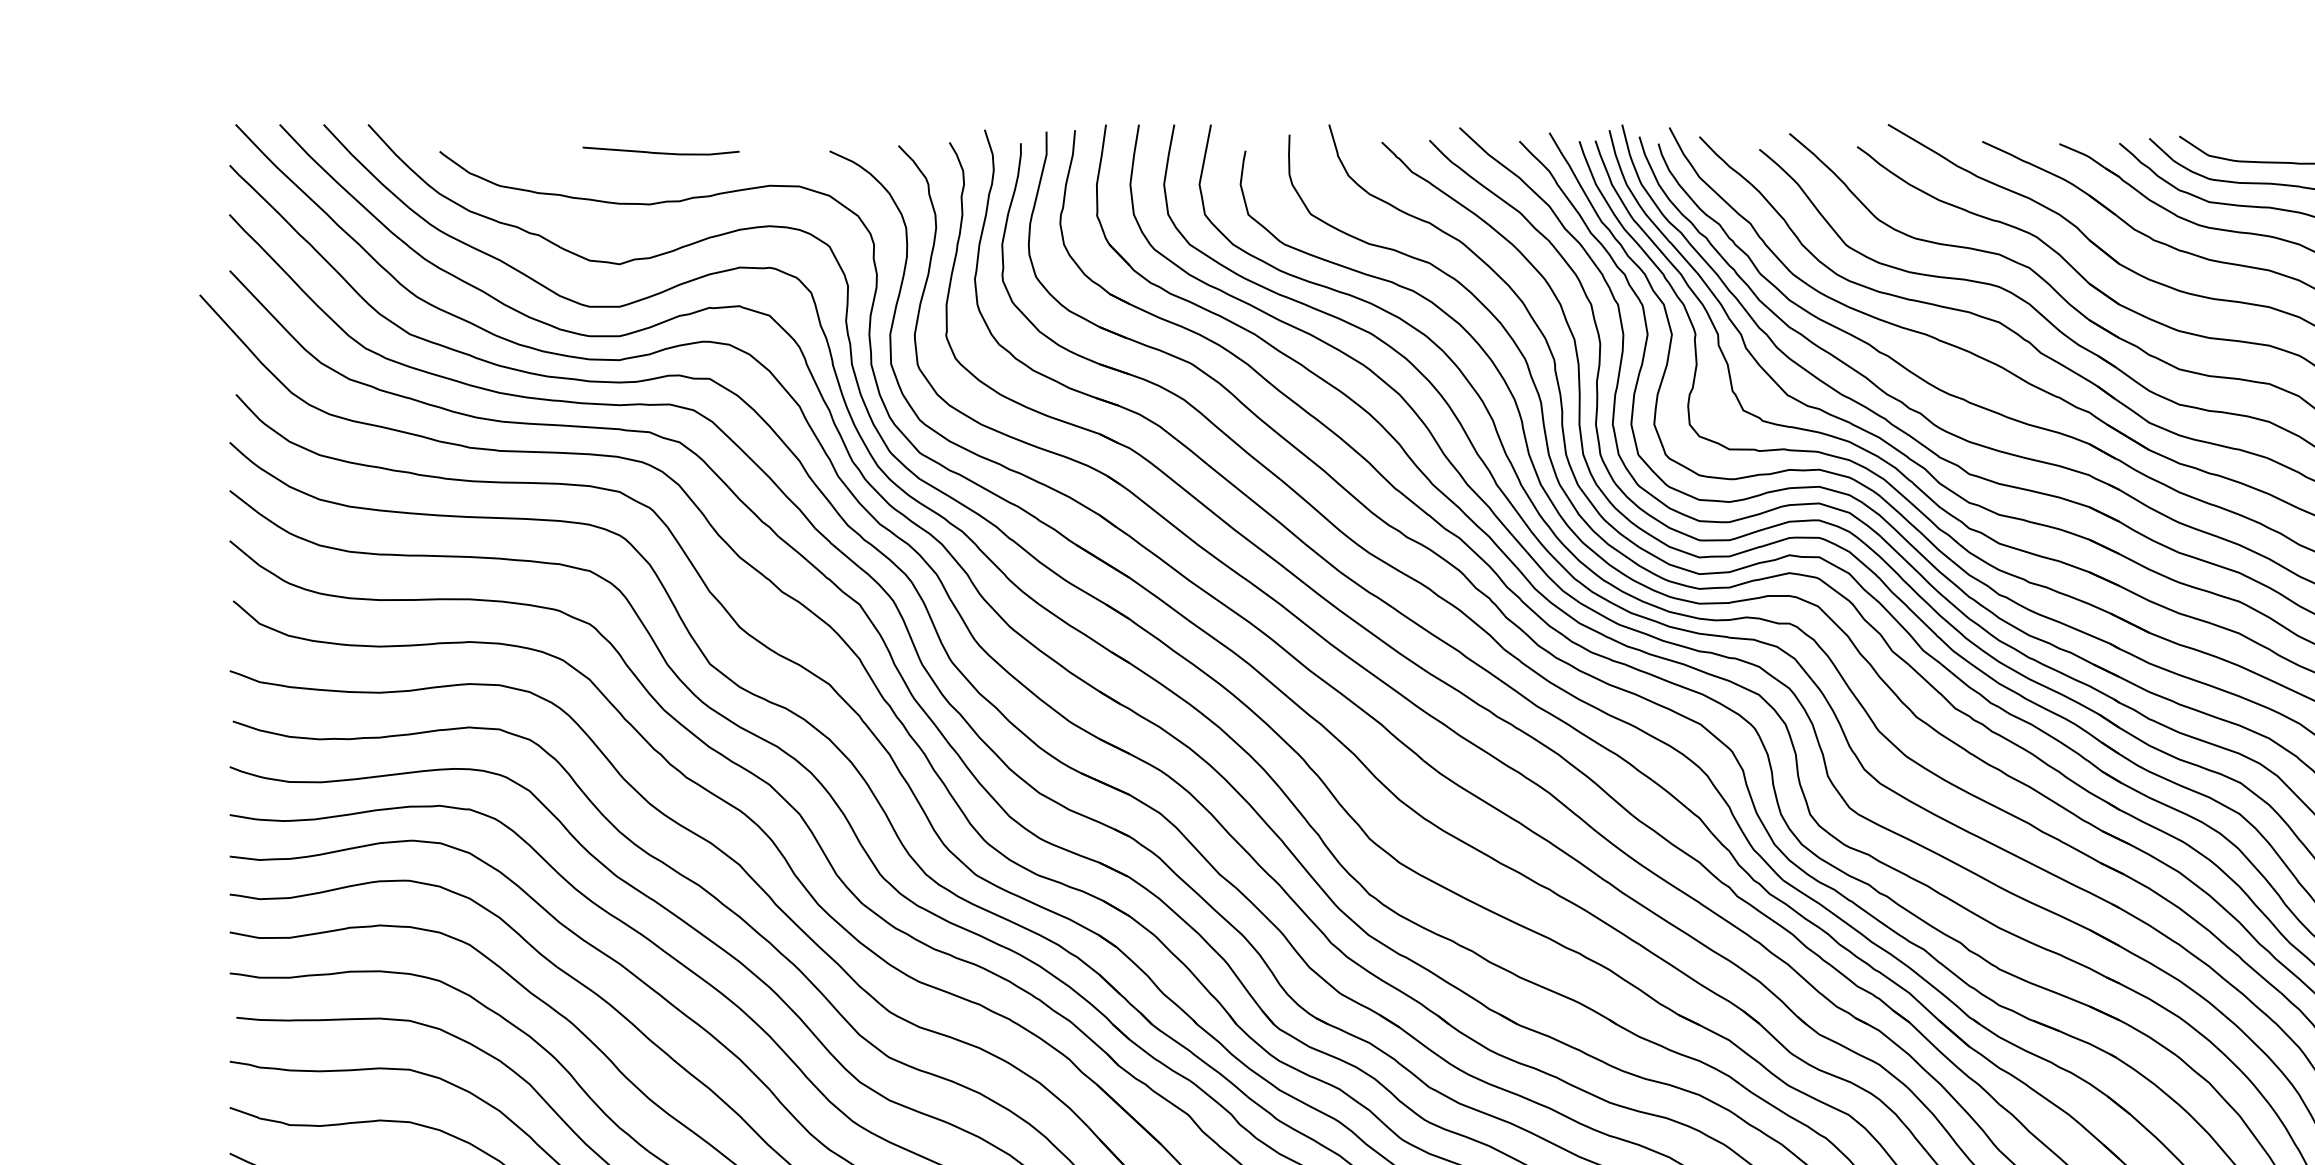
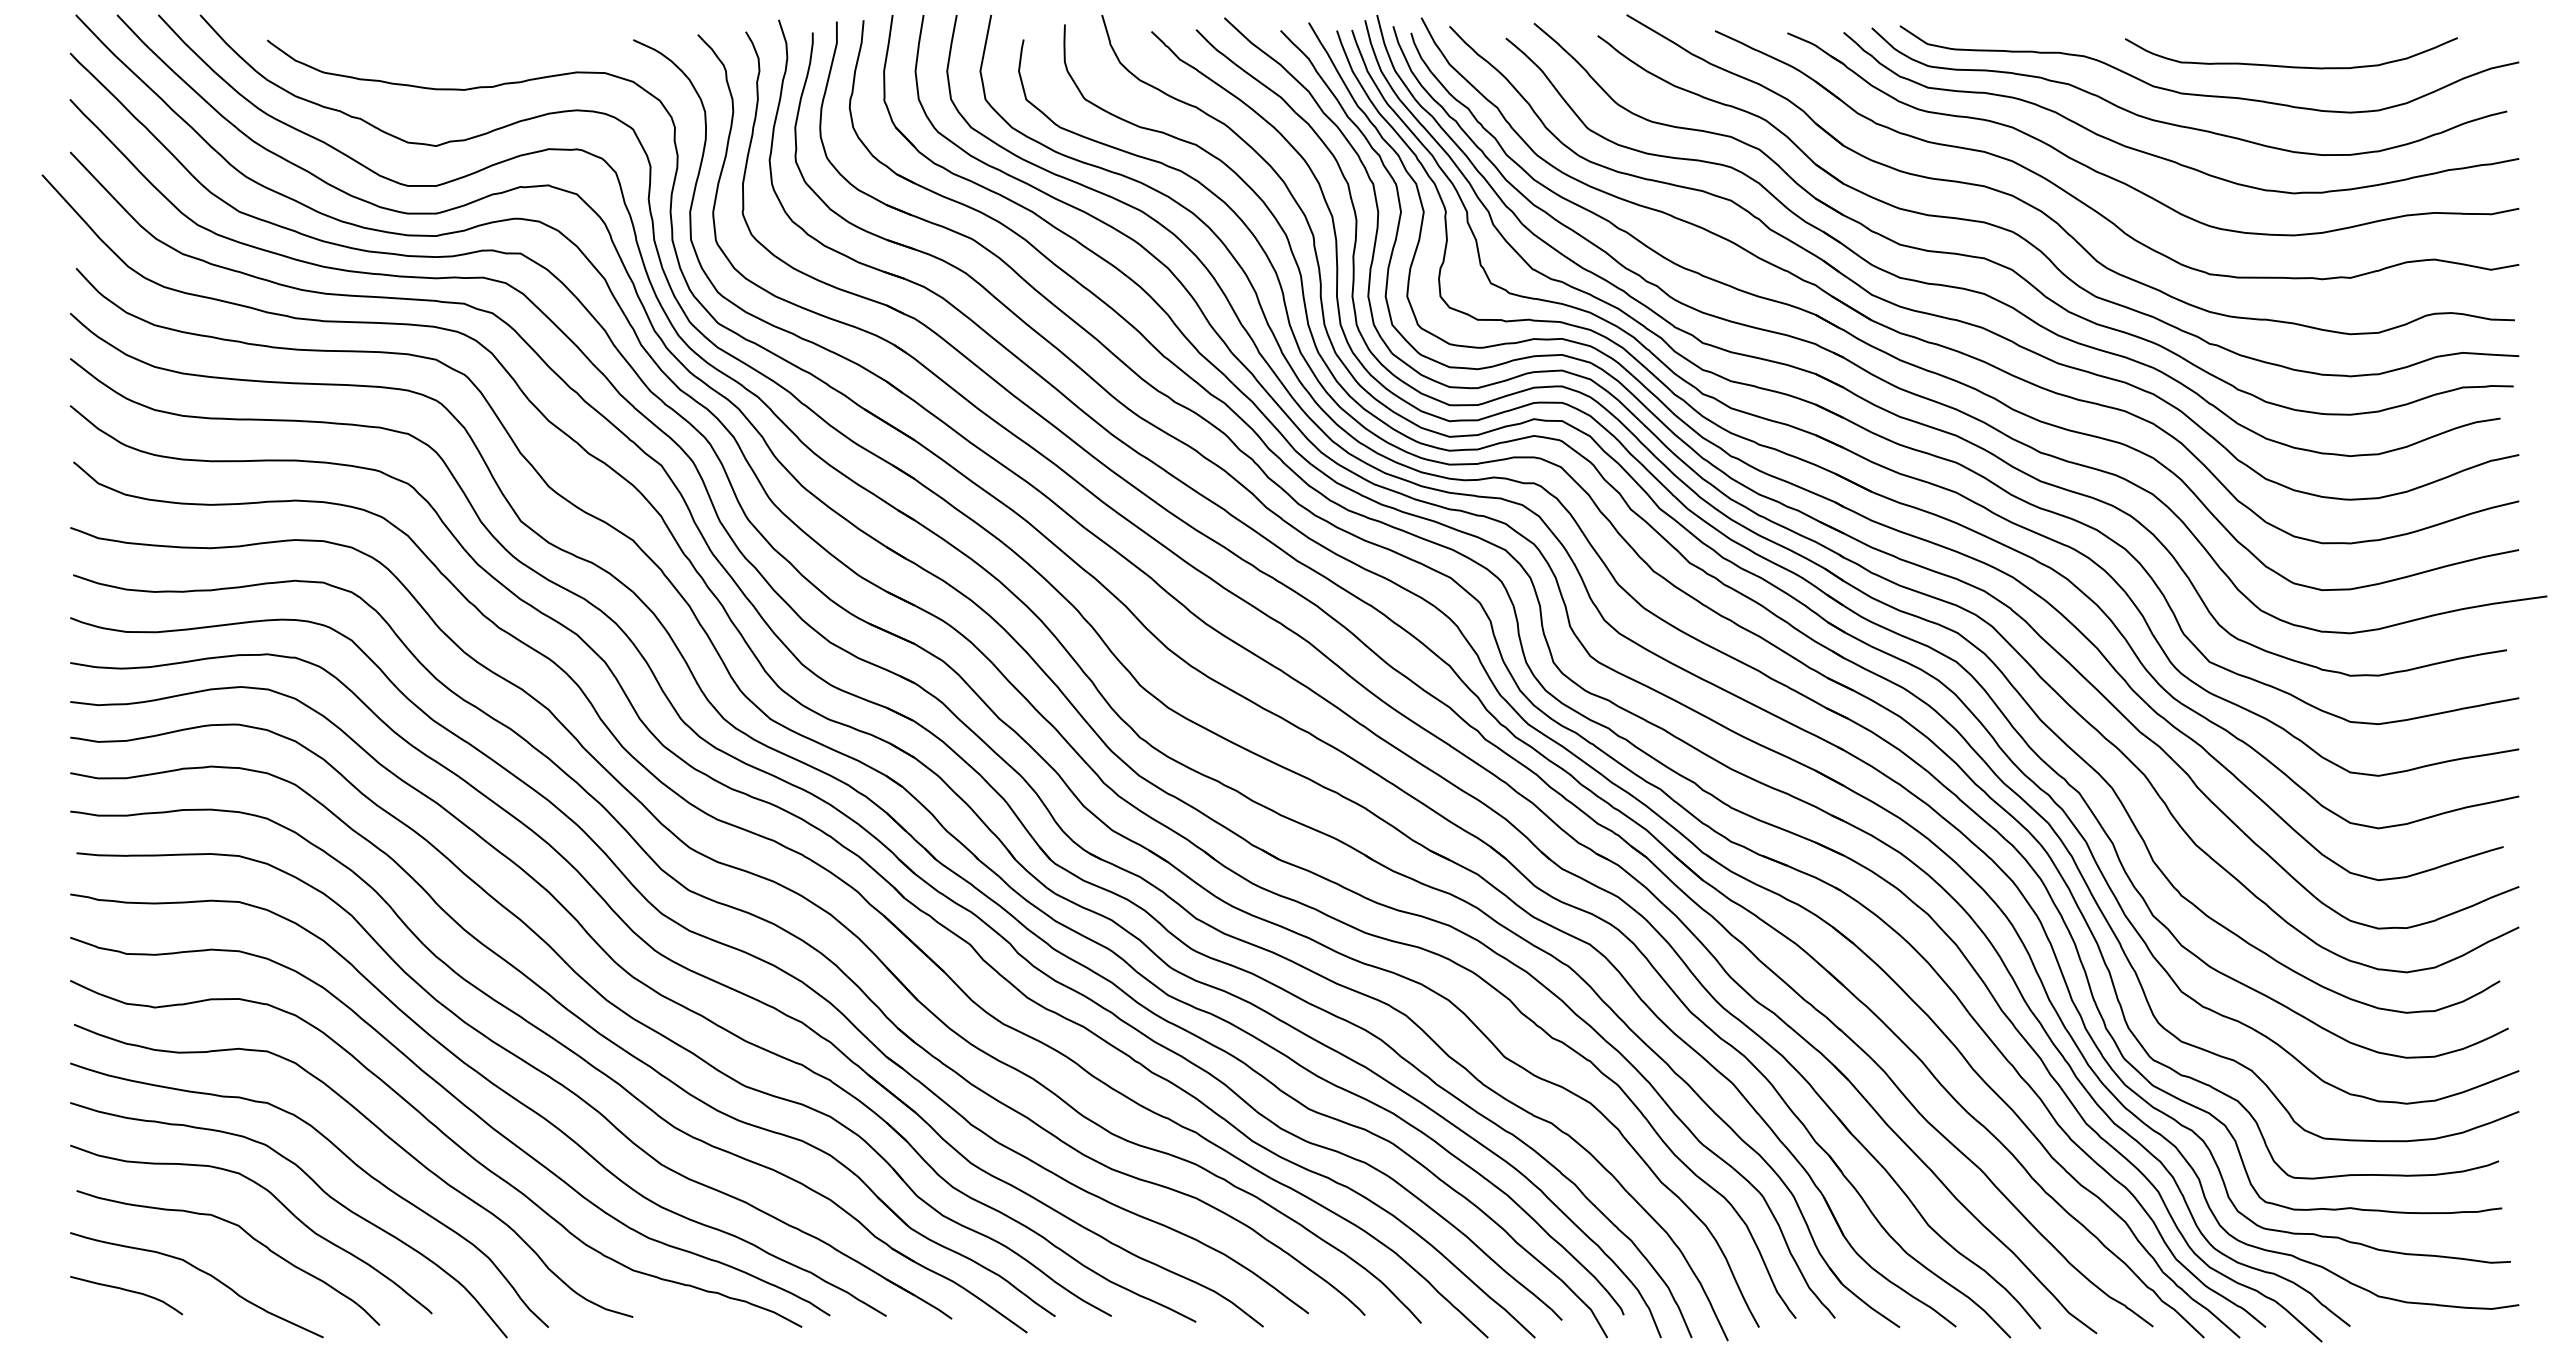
curve: (660, 152) -> (474, 41), removed

